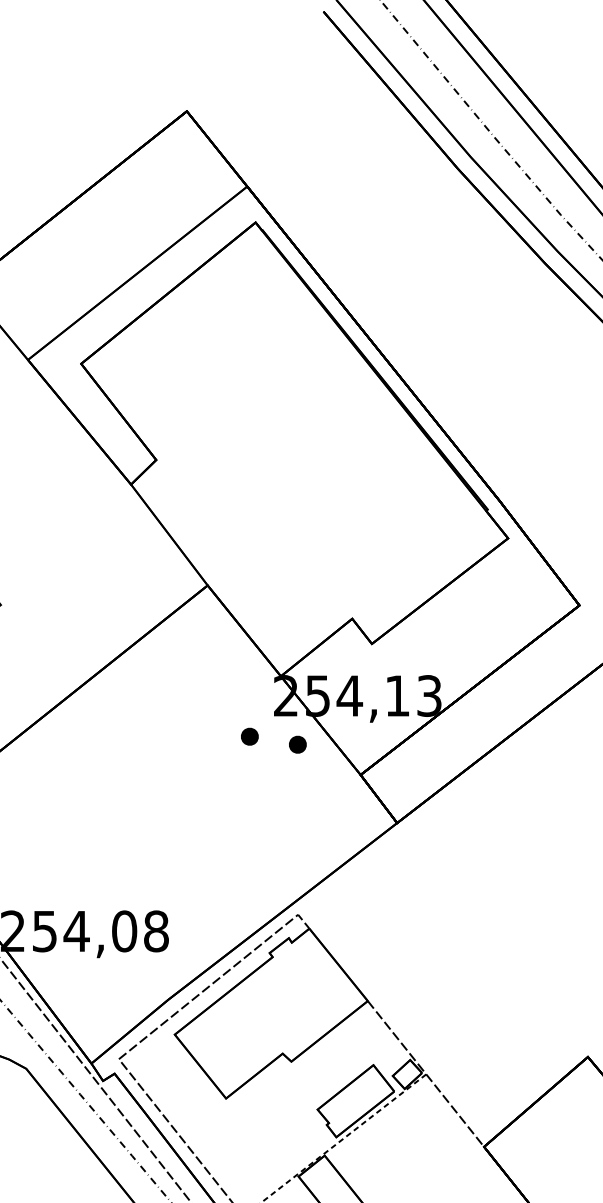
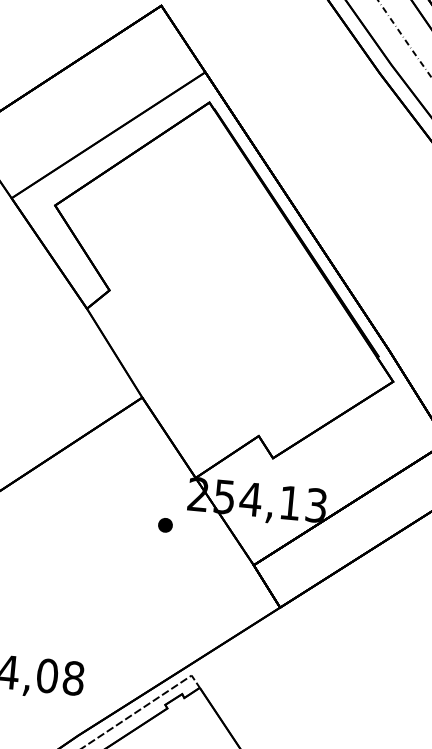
part: (297, 744) -> (204, 535), removed

